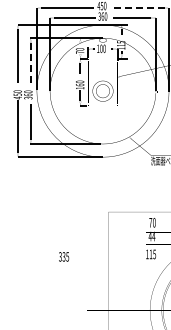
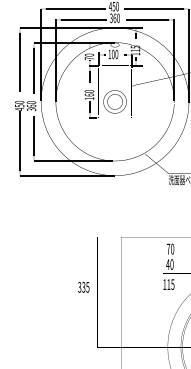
line: (137, 8) -> (153, 9), dashed -> solid
line: (30, 63) -> (33, 70), dashed -> solid
text: (153, 236) -> (171, 264), 44 -> 40
text: (64, 256) -> (84, 286), moved

